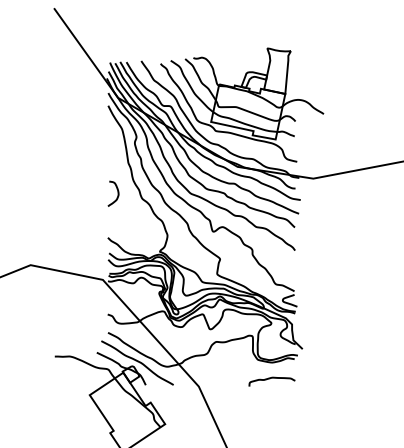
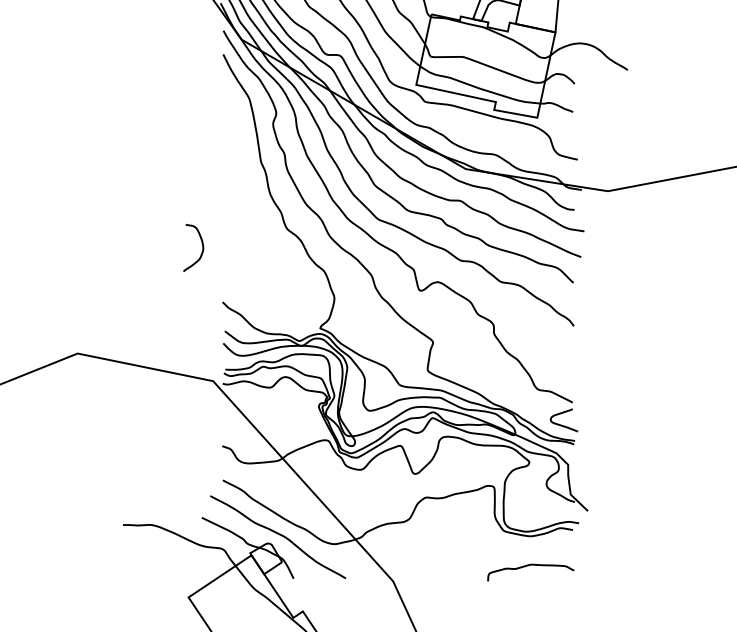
curve: (117, 193) -> (201, 247), moved

